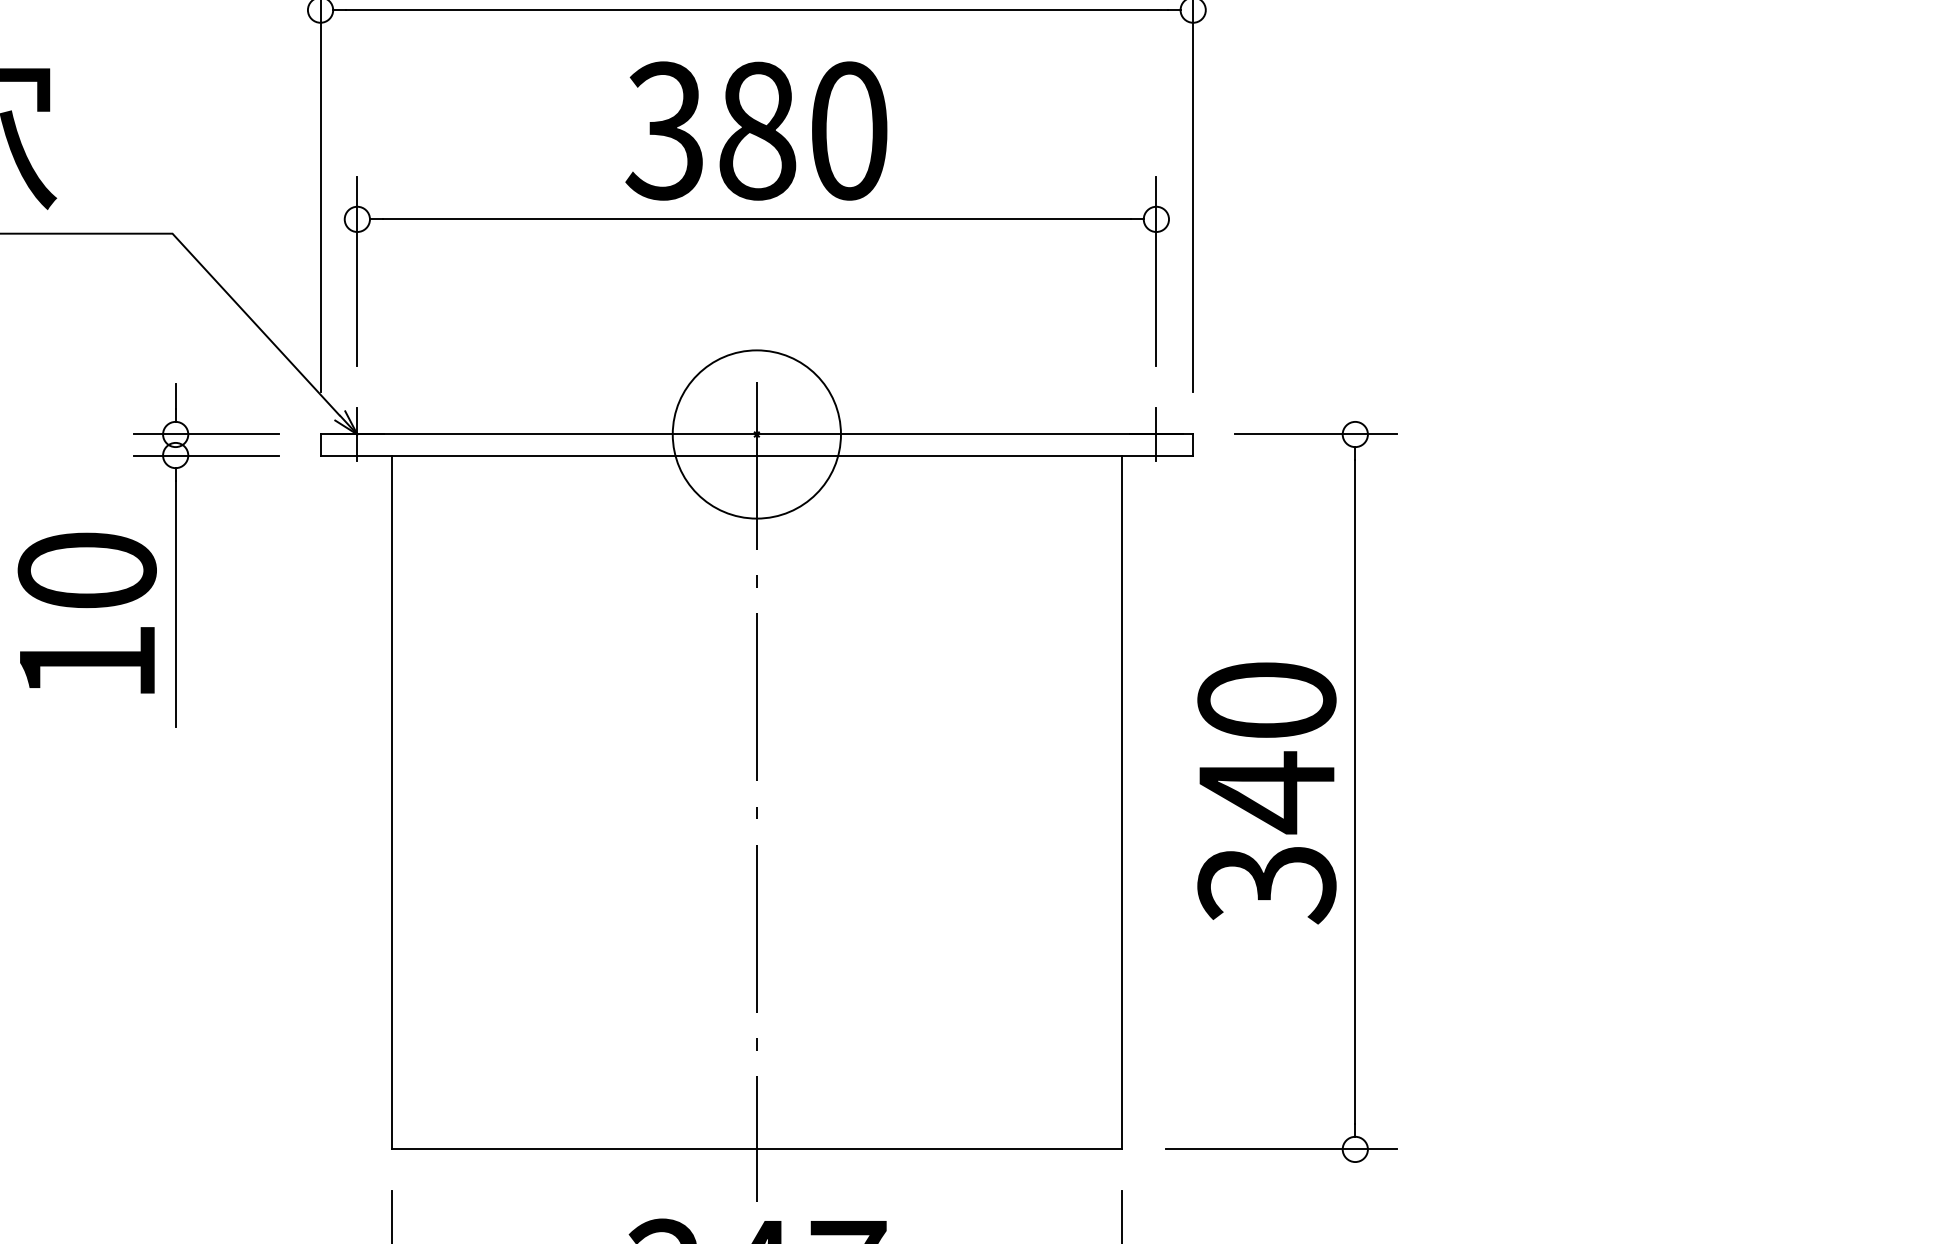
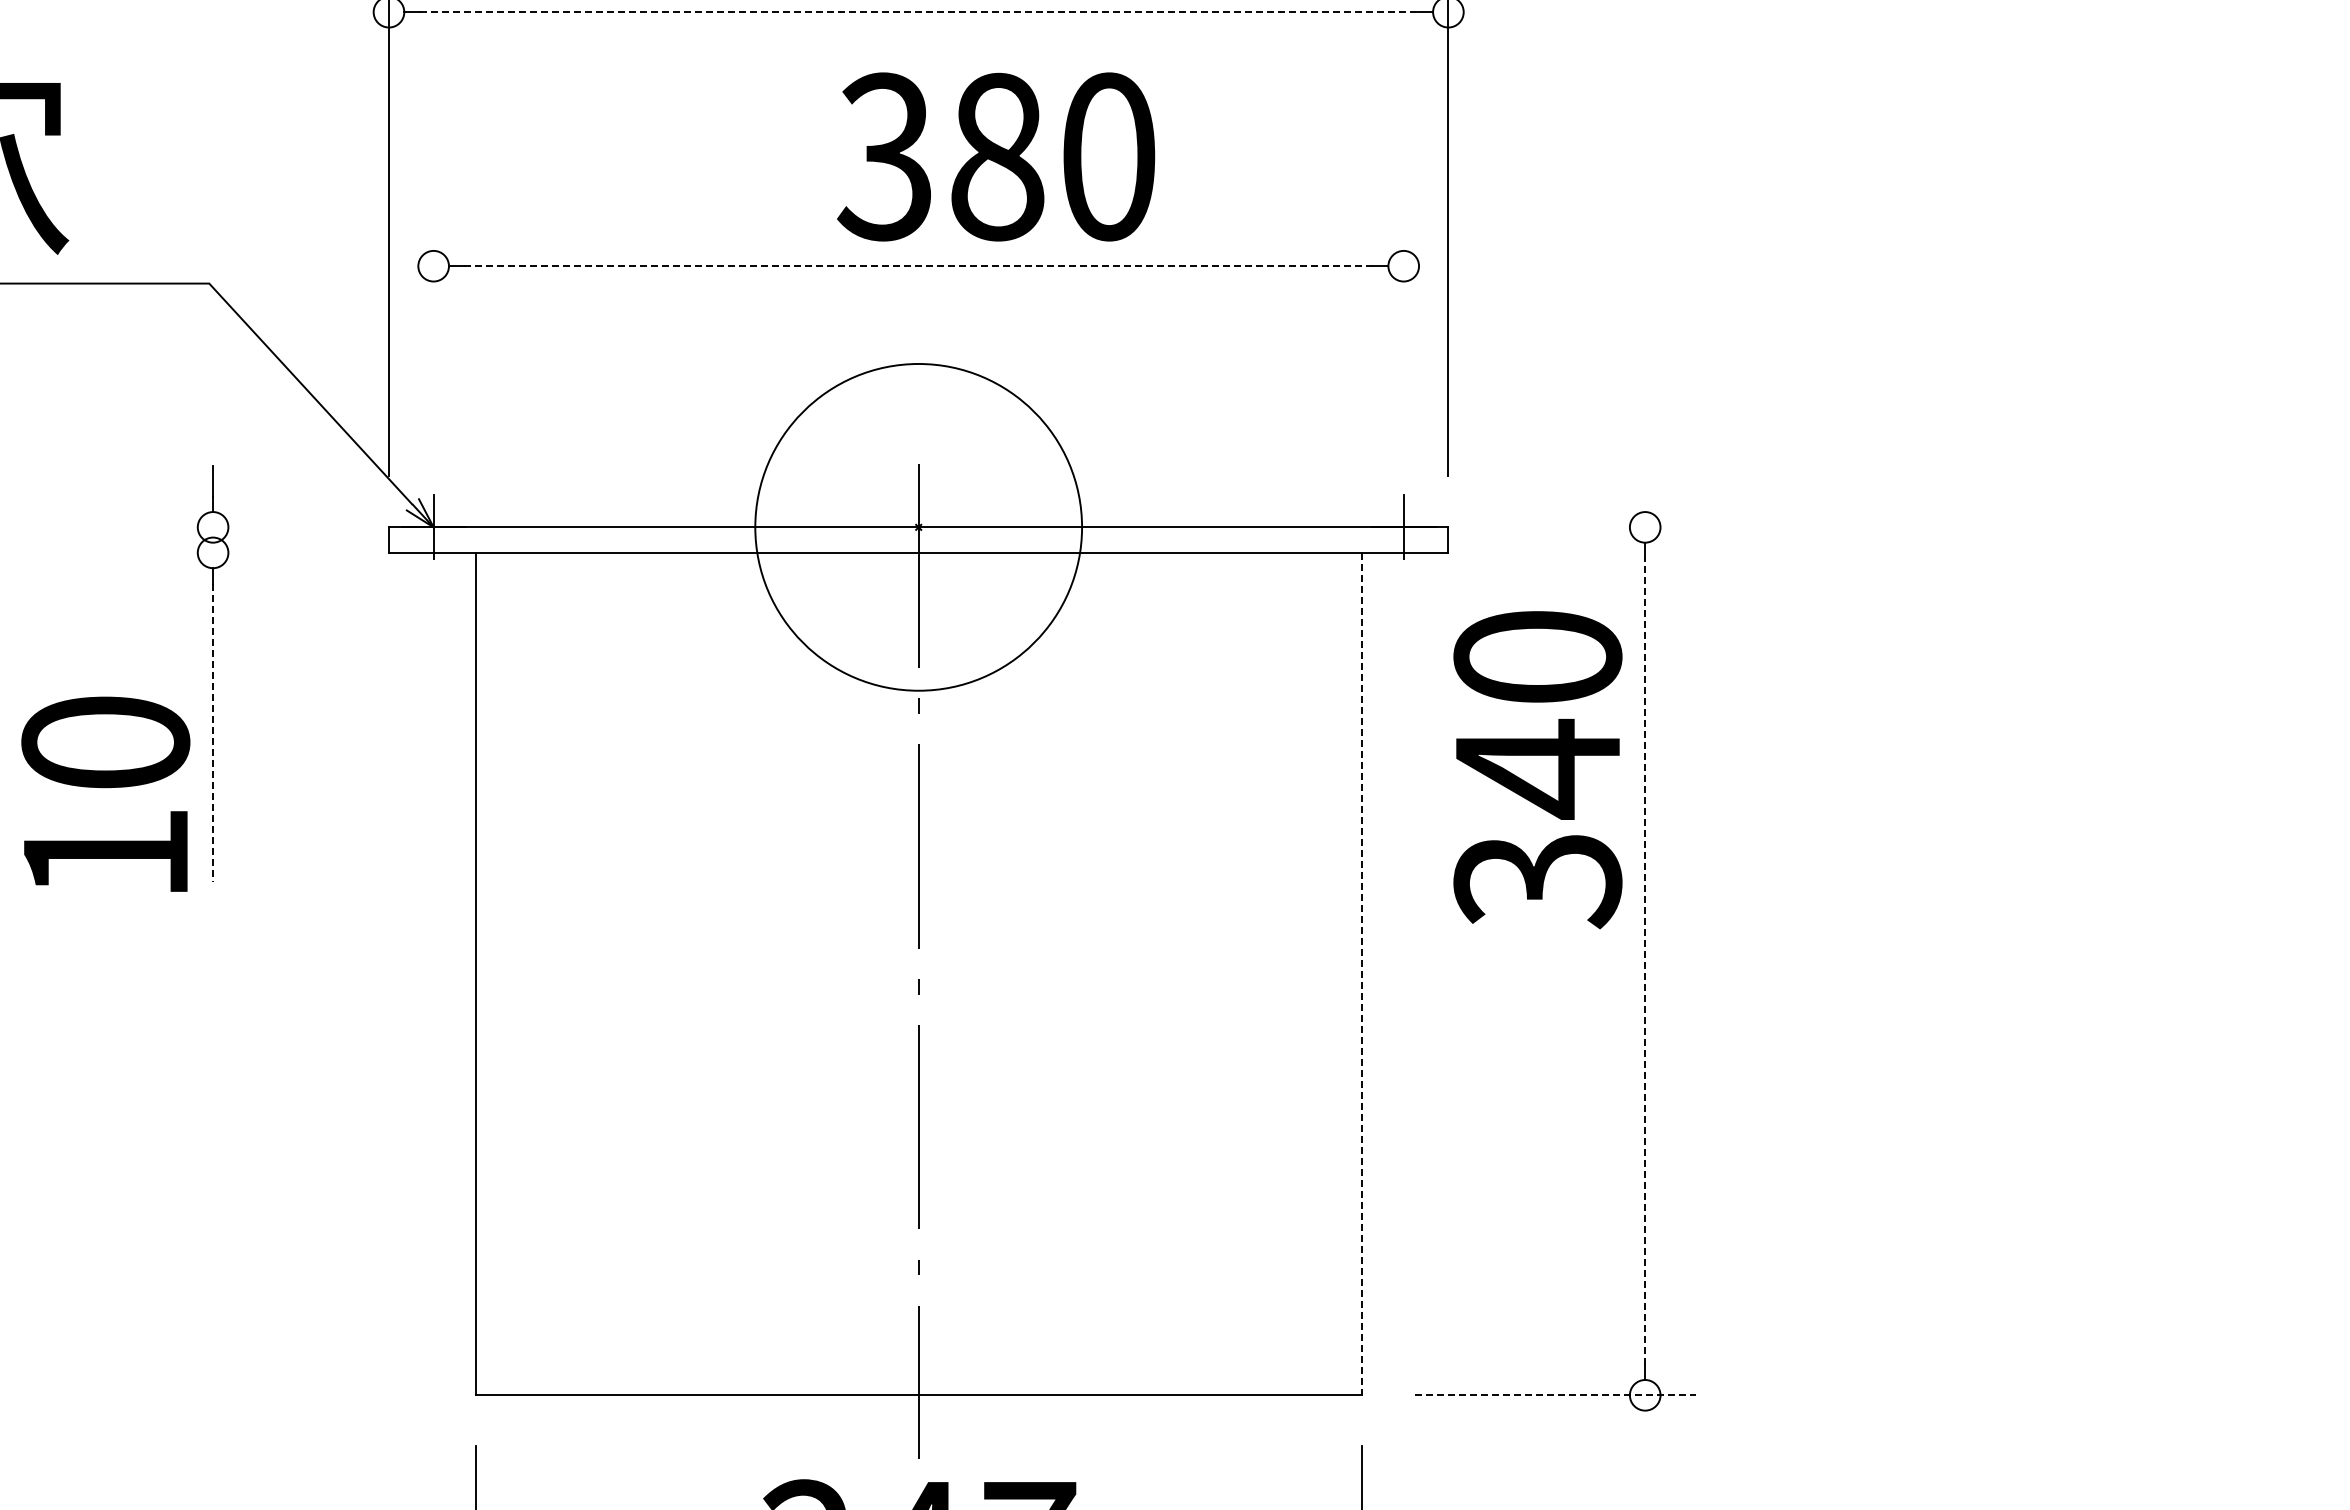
line: (757, 10) -> (919, 12), solid -> dashed
text: (756, 130) -> (996, 156), moved
line: (757, 219) -> (919, 266), solid -> dashed
line: (357, 271) -> (433, 329), removed
line: (1156, 271) -> (1403, 329), removed
line: (205, 434) -> (249, 527), removed
circle: (756, 434) -> (918, 527), size x1.6
line: (1316, 434) -> (1597, 527), removed
line: (205, 455) -> (249, 552), removed
line: (176, 604) -> (213, 733), solid -> dashed
text: (87, 612) -> (105, 793), moved
line: (1355, 791) -> (1645, 960), solid -> dashed
text: (1266, 793) -> (1537, 770), moved
line: (1121, 802) -> (1361, 974), solid -> dashed
line: (1281, 1149) -> (1555, 1395), solid -> dashed

